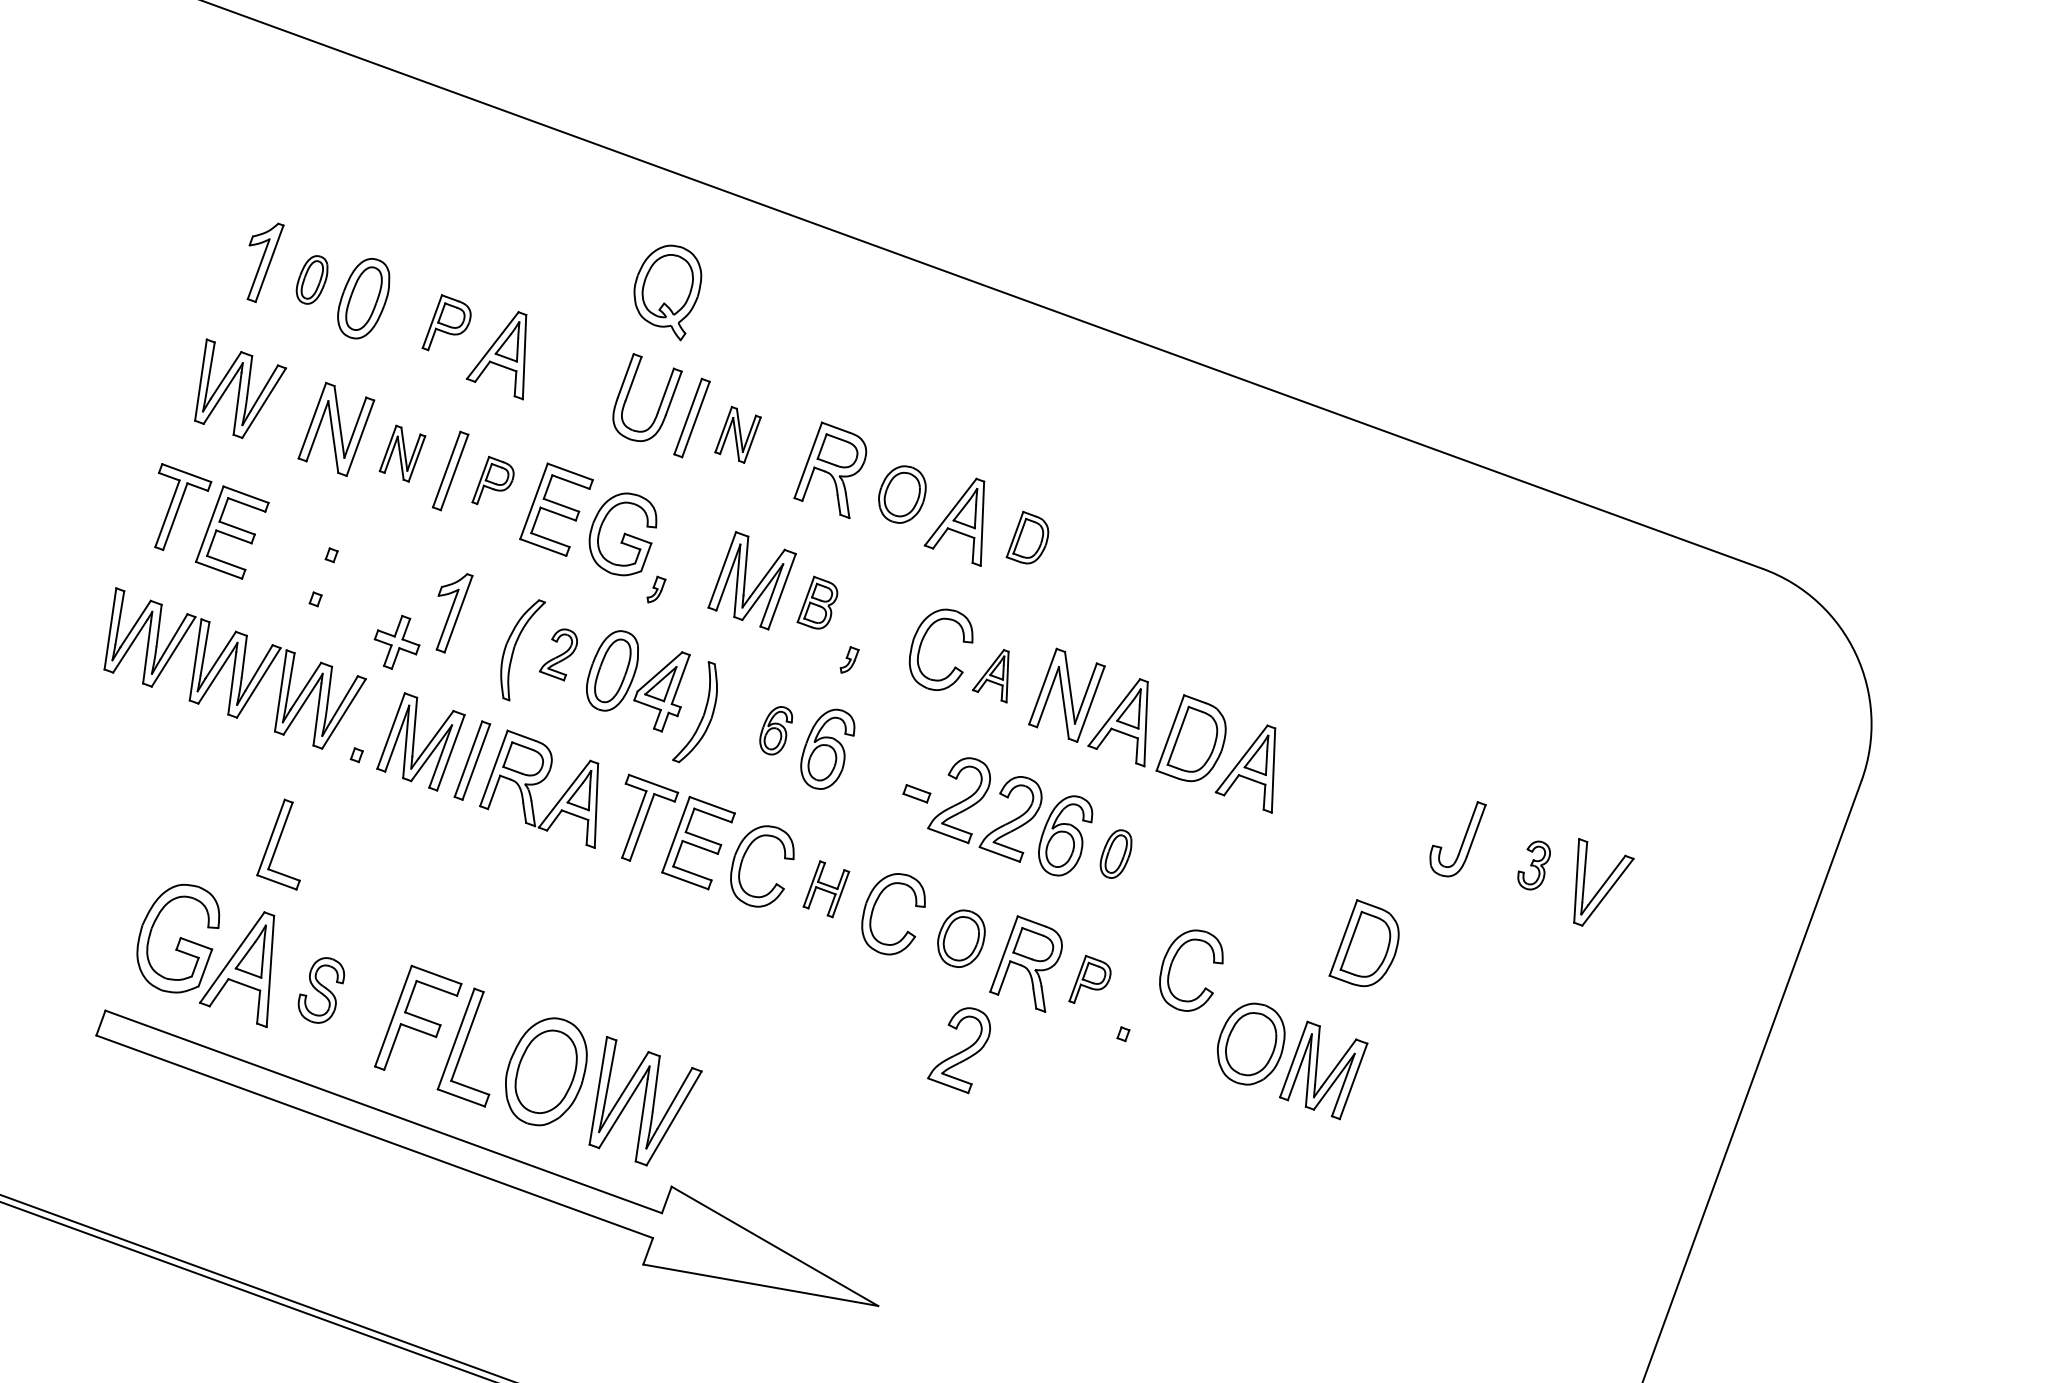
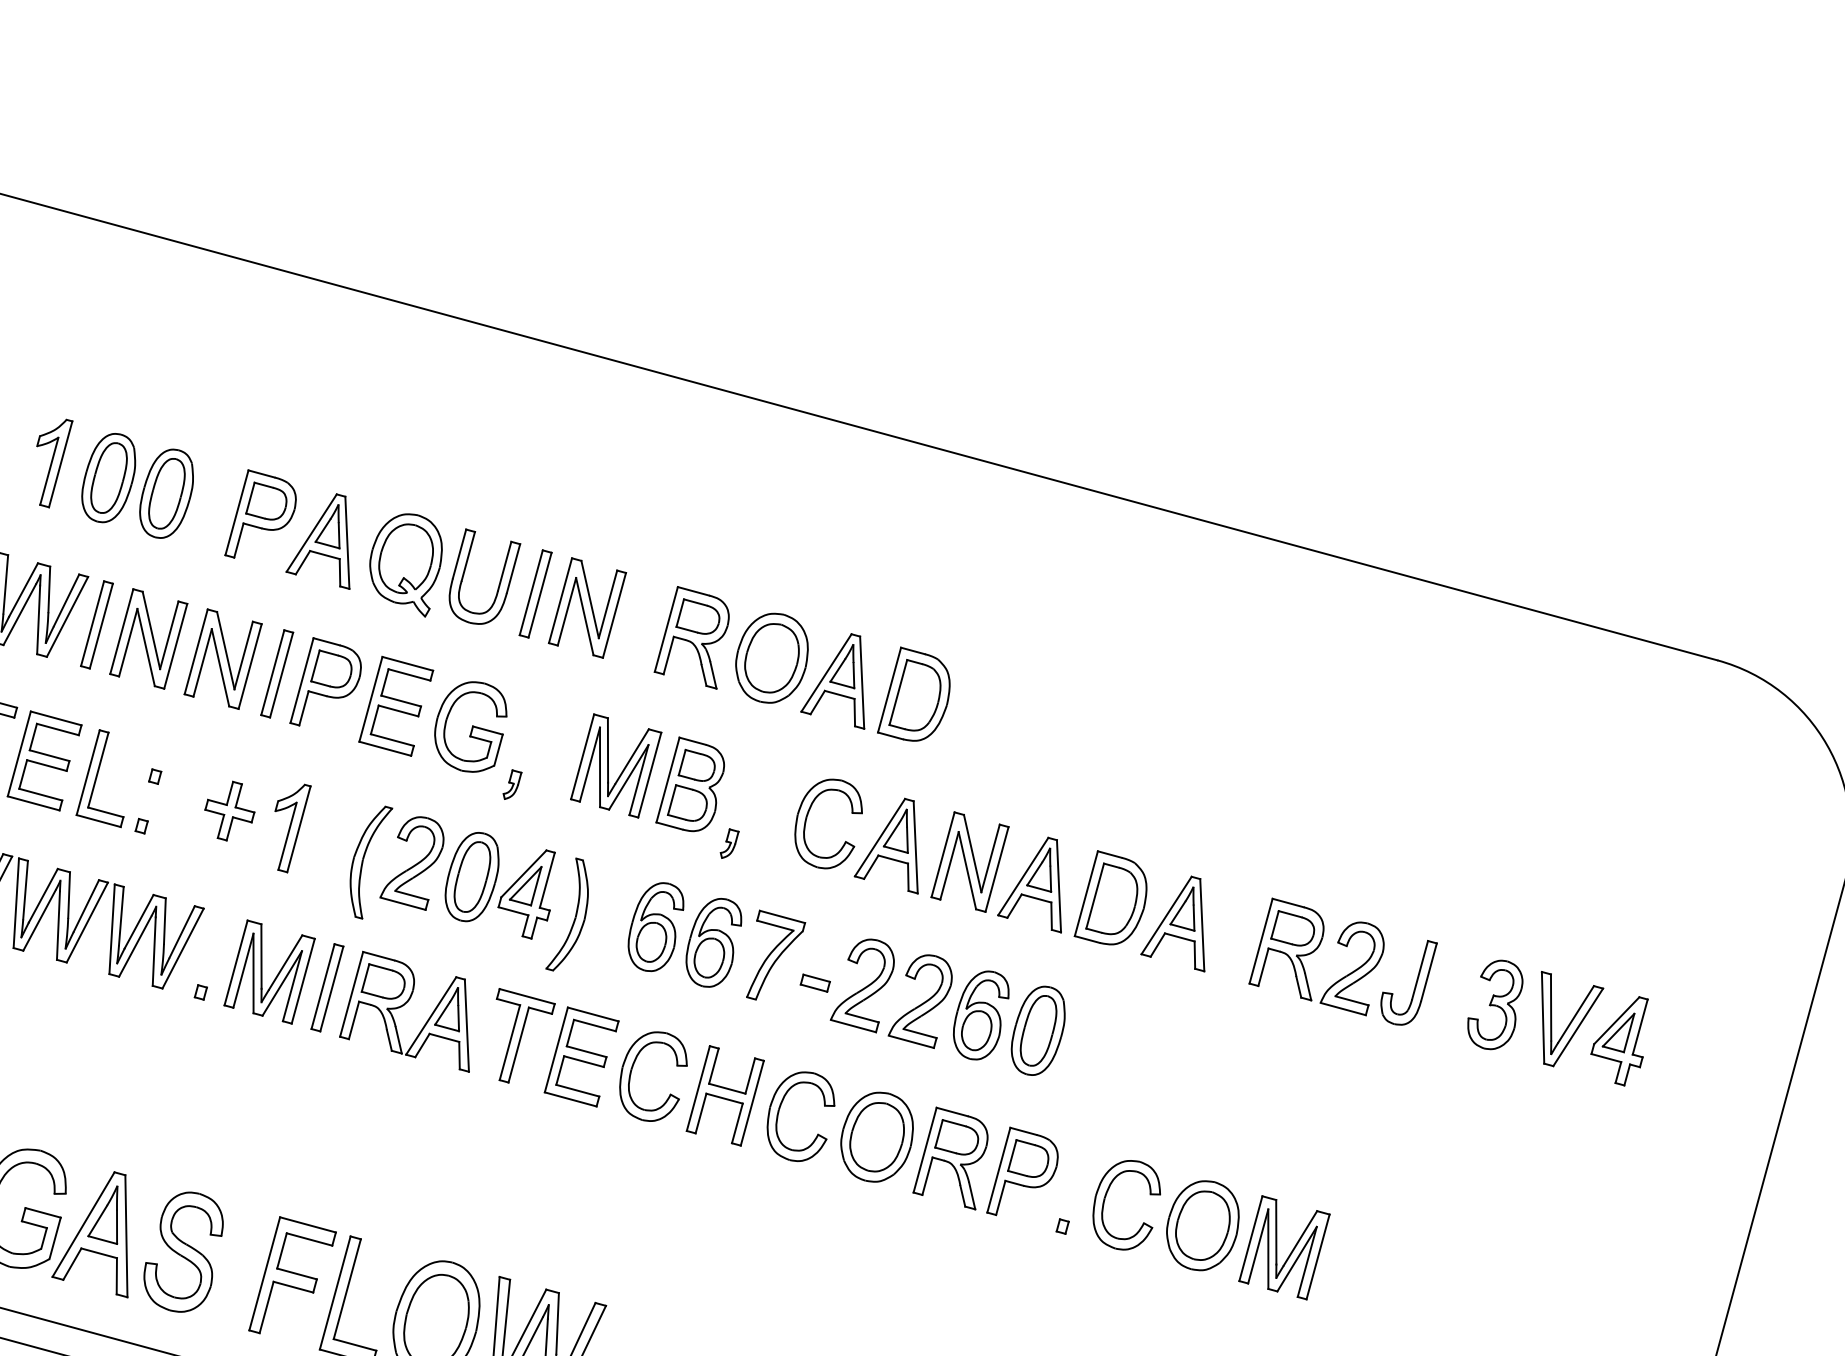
part: (311, 279) -> (107, 477), size x1.67
part: (667, 292) -> (406, 565), moved
part: (446, 322) -> (259, 512), size x1.43
part: (289, 412) -> (96, 624), added
part: (737, 434) -> (586, 607), size x1.67
part: (402, 453) -> (223, 659), size x1.67
part: (492, 480) -> (323, 680), size x1.67
part: (902, 494) -> (772, 658), size x1.43
part: (1027, 537) -> (912, 693), size x1.67
part: (817, 602) -> (689, 783), size x1.67
part: (396, 641) -> (229, 810), moved
part: (558, 654) -> (411, 864), size x1.67
part: (990, 675) -> (884, 847), size x1.67
part: (775, 730) -> (655, 927), size x1.67
part: (882, 763) -> (775, 953), added
part: (1374, 807) -> (1315, 956), added
part: (278, 844) -> (96, 779), moved
part: (1115, 853) -> (1037, 1030), size x1.67
part: (1533, 865) -> (1494, 1004), size x1.67
part: (826, 888) -> (725, 1094), size x1.67
part: (1645, 908) -> (1620, 1041), added
part: (961, 938) -> (877, 1137), size x1.43
part: (1363, 943) -> (1316, 1105), removed
part: (1172, 964) -> (1105, 1200), moved
part: (1089, 979) -> (1020, 1170), size x1.67
part: (321, 990) -> (183, 1252), size x1.67
part: (959, 1050) -> (885, 1259), removed

